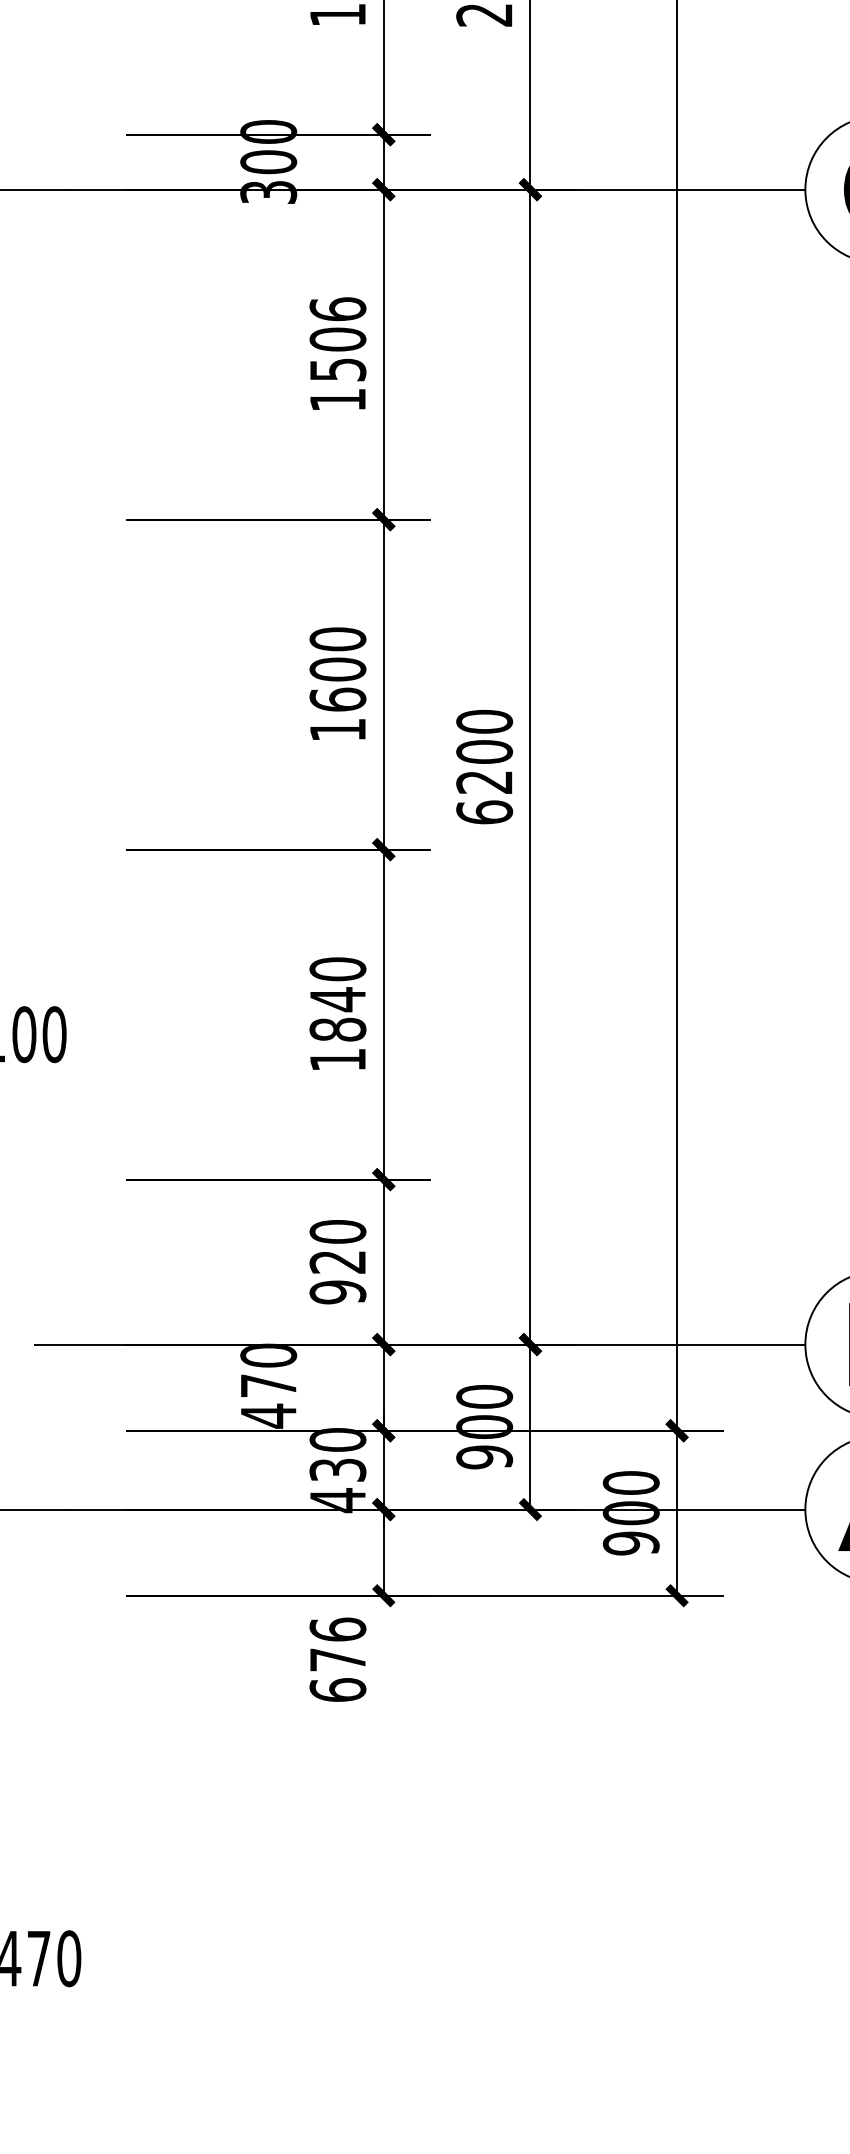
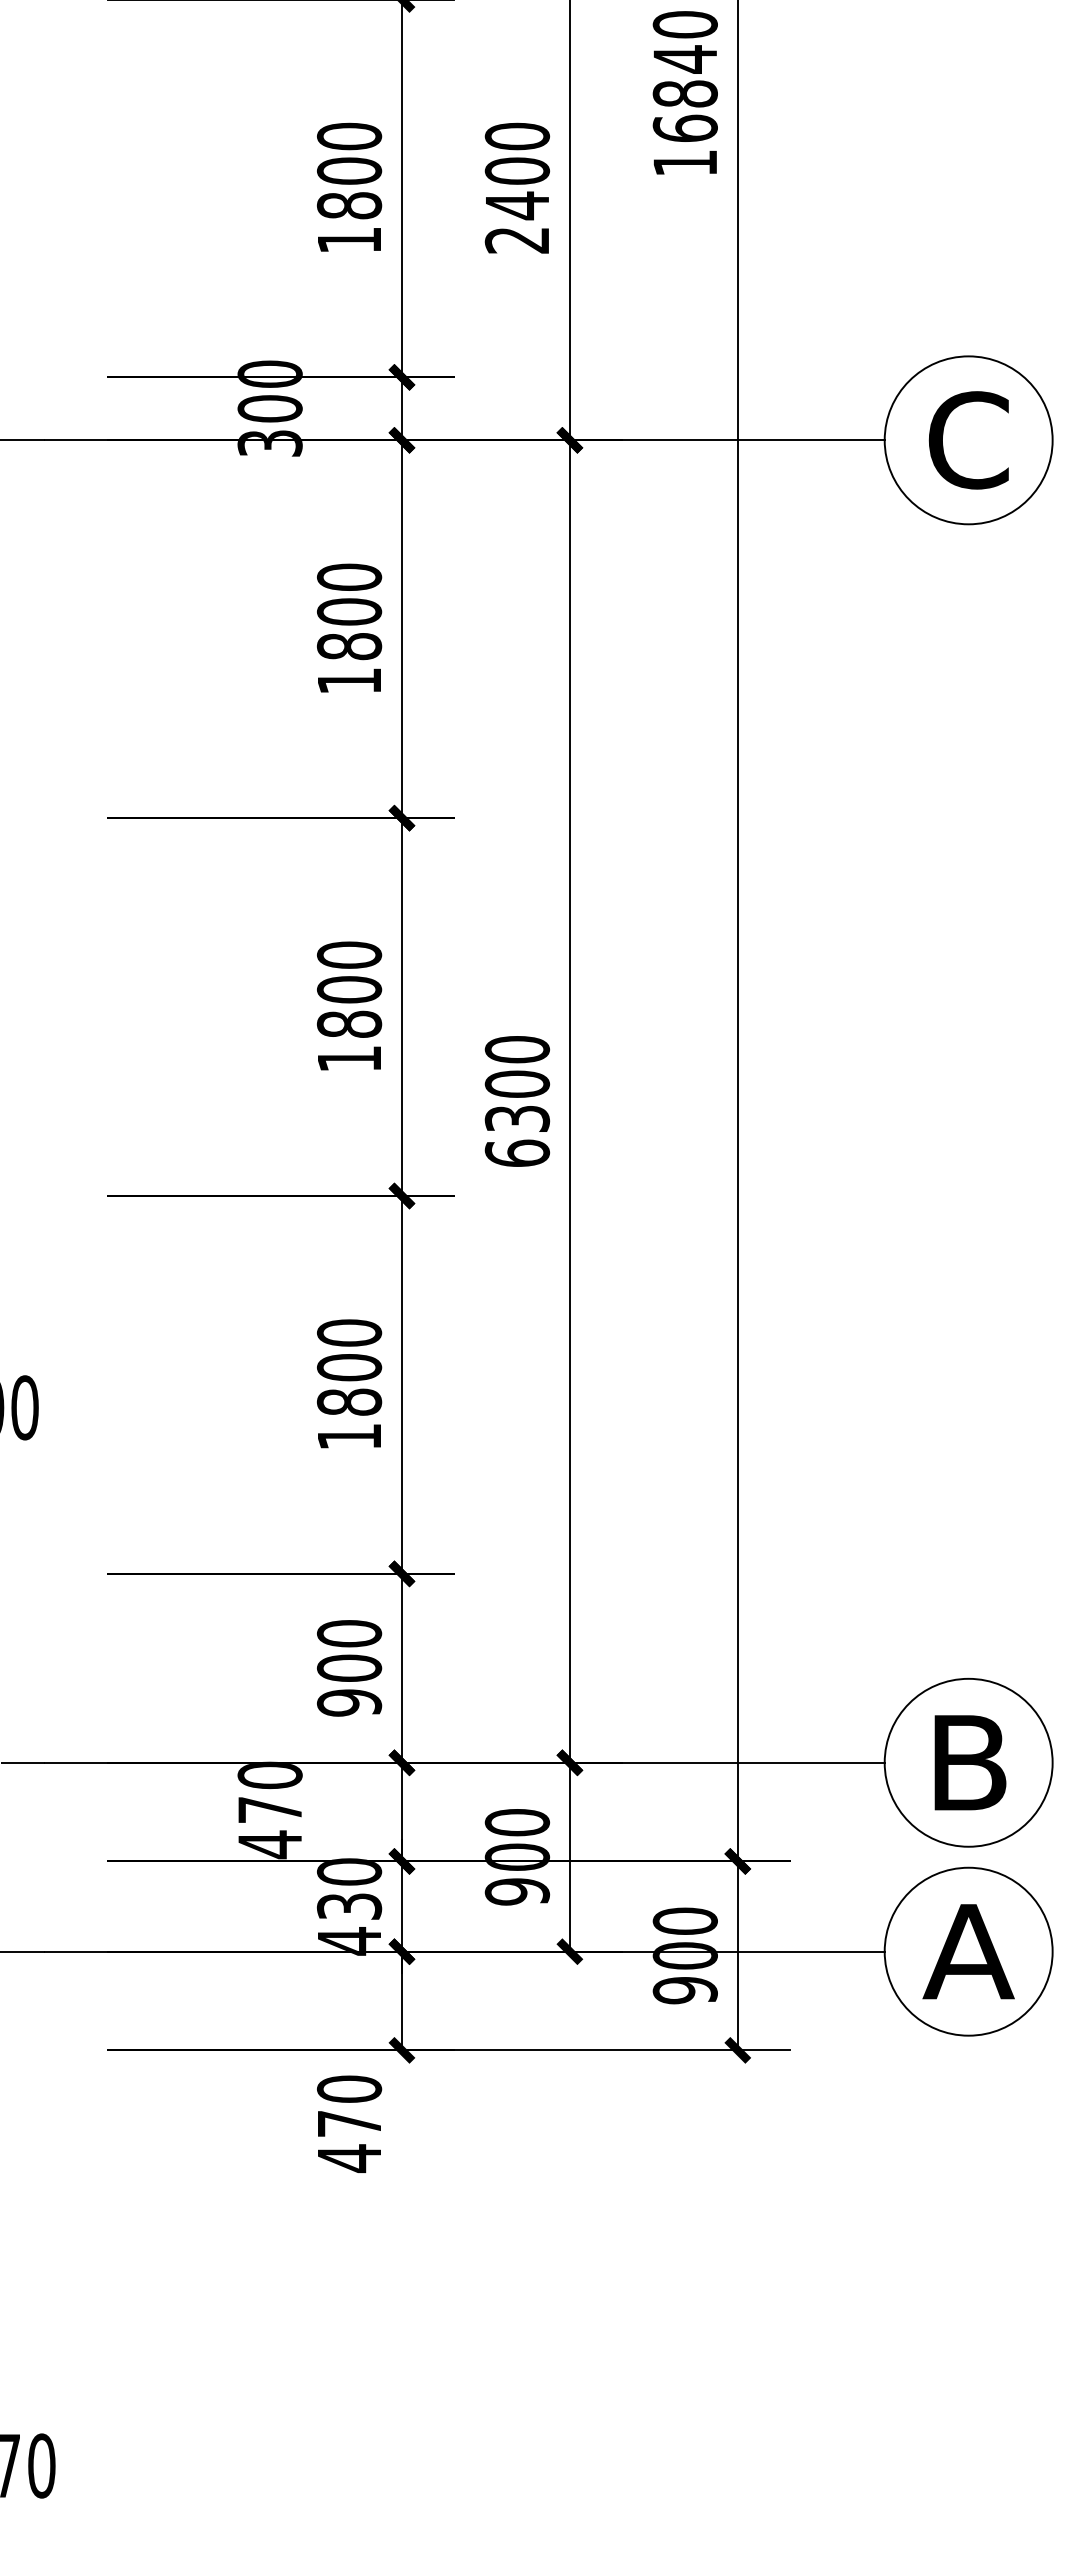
text: (337, 339) -> (349, 611), 1506 -> 1800
text: (337, 698) -> (349, 1023), 1600 -> 1800
text: (484, 782) -> (517, 1119), 6200 -> 6300
text: (337, 999) -> (349, 1367), 1840 -> 1800
text: (337, 1261) -> (349, 1667), 920 -> 900
text: (337, 1660) -> (349, 2124), 676 -> 470

